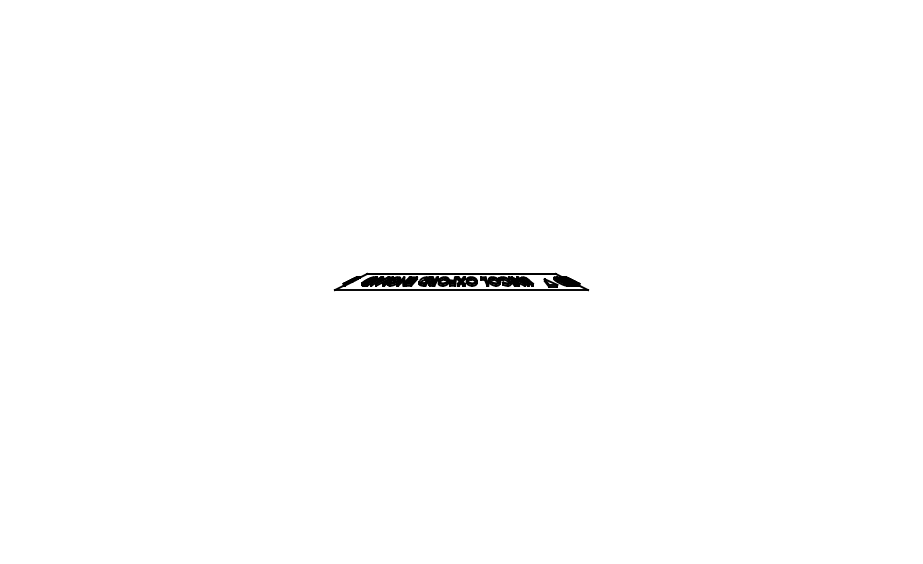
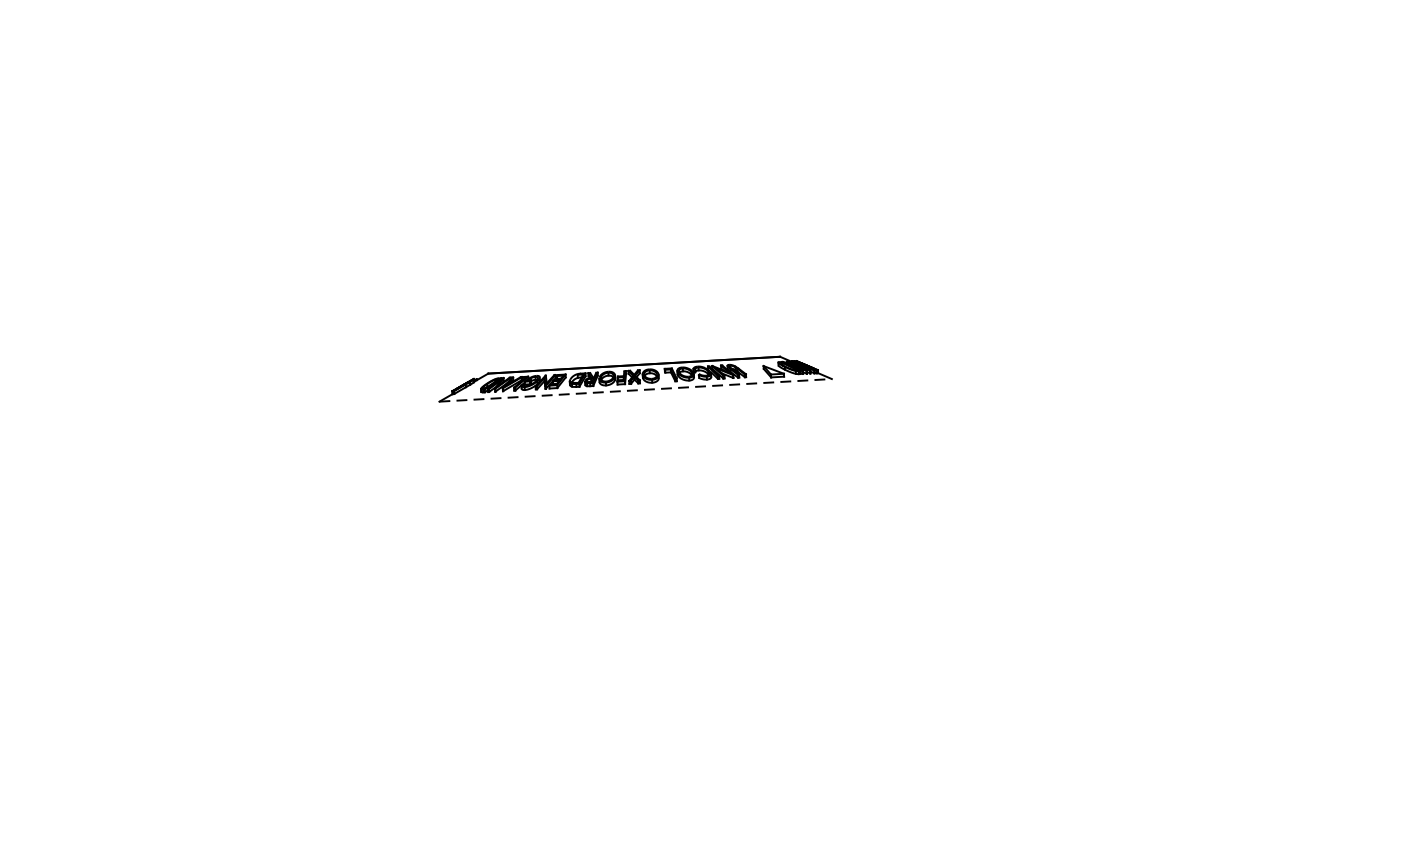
line: (461, 290) -> (635, 390), solid -> dashed

